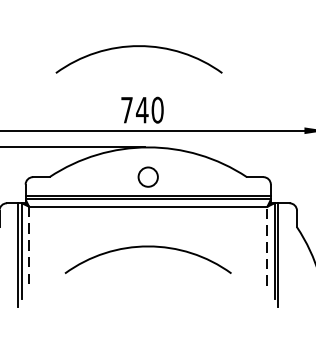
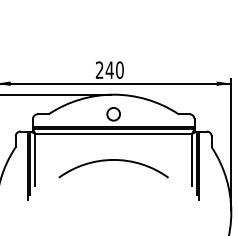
arc: (138, 46) -> (107, 28), removed
text: (126, 109) -> (99, 69), 740 -> 240
line: (267, 245) -> (192, 159), dashed -> solid
line: (29, 247) -> (35, 160), dashed -> solid

